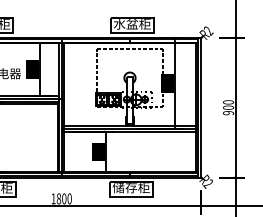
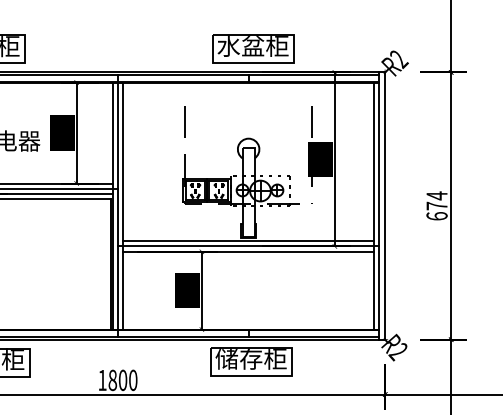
line: (129, 49) -> (247, 94), removed
text: (228, 107) -> (437, 205), 900 -> 674

